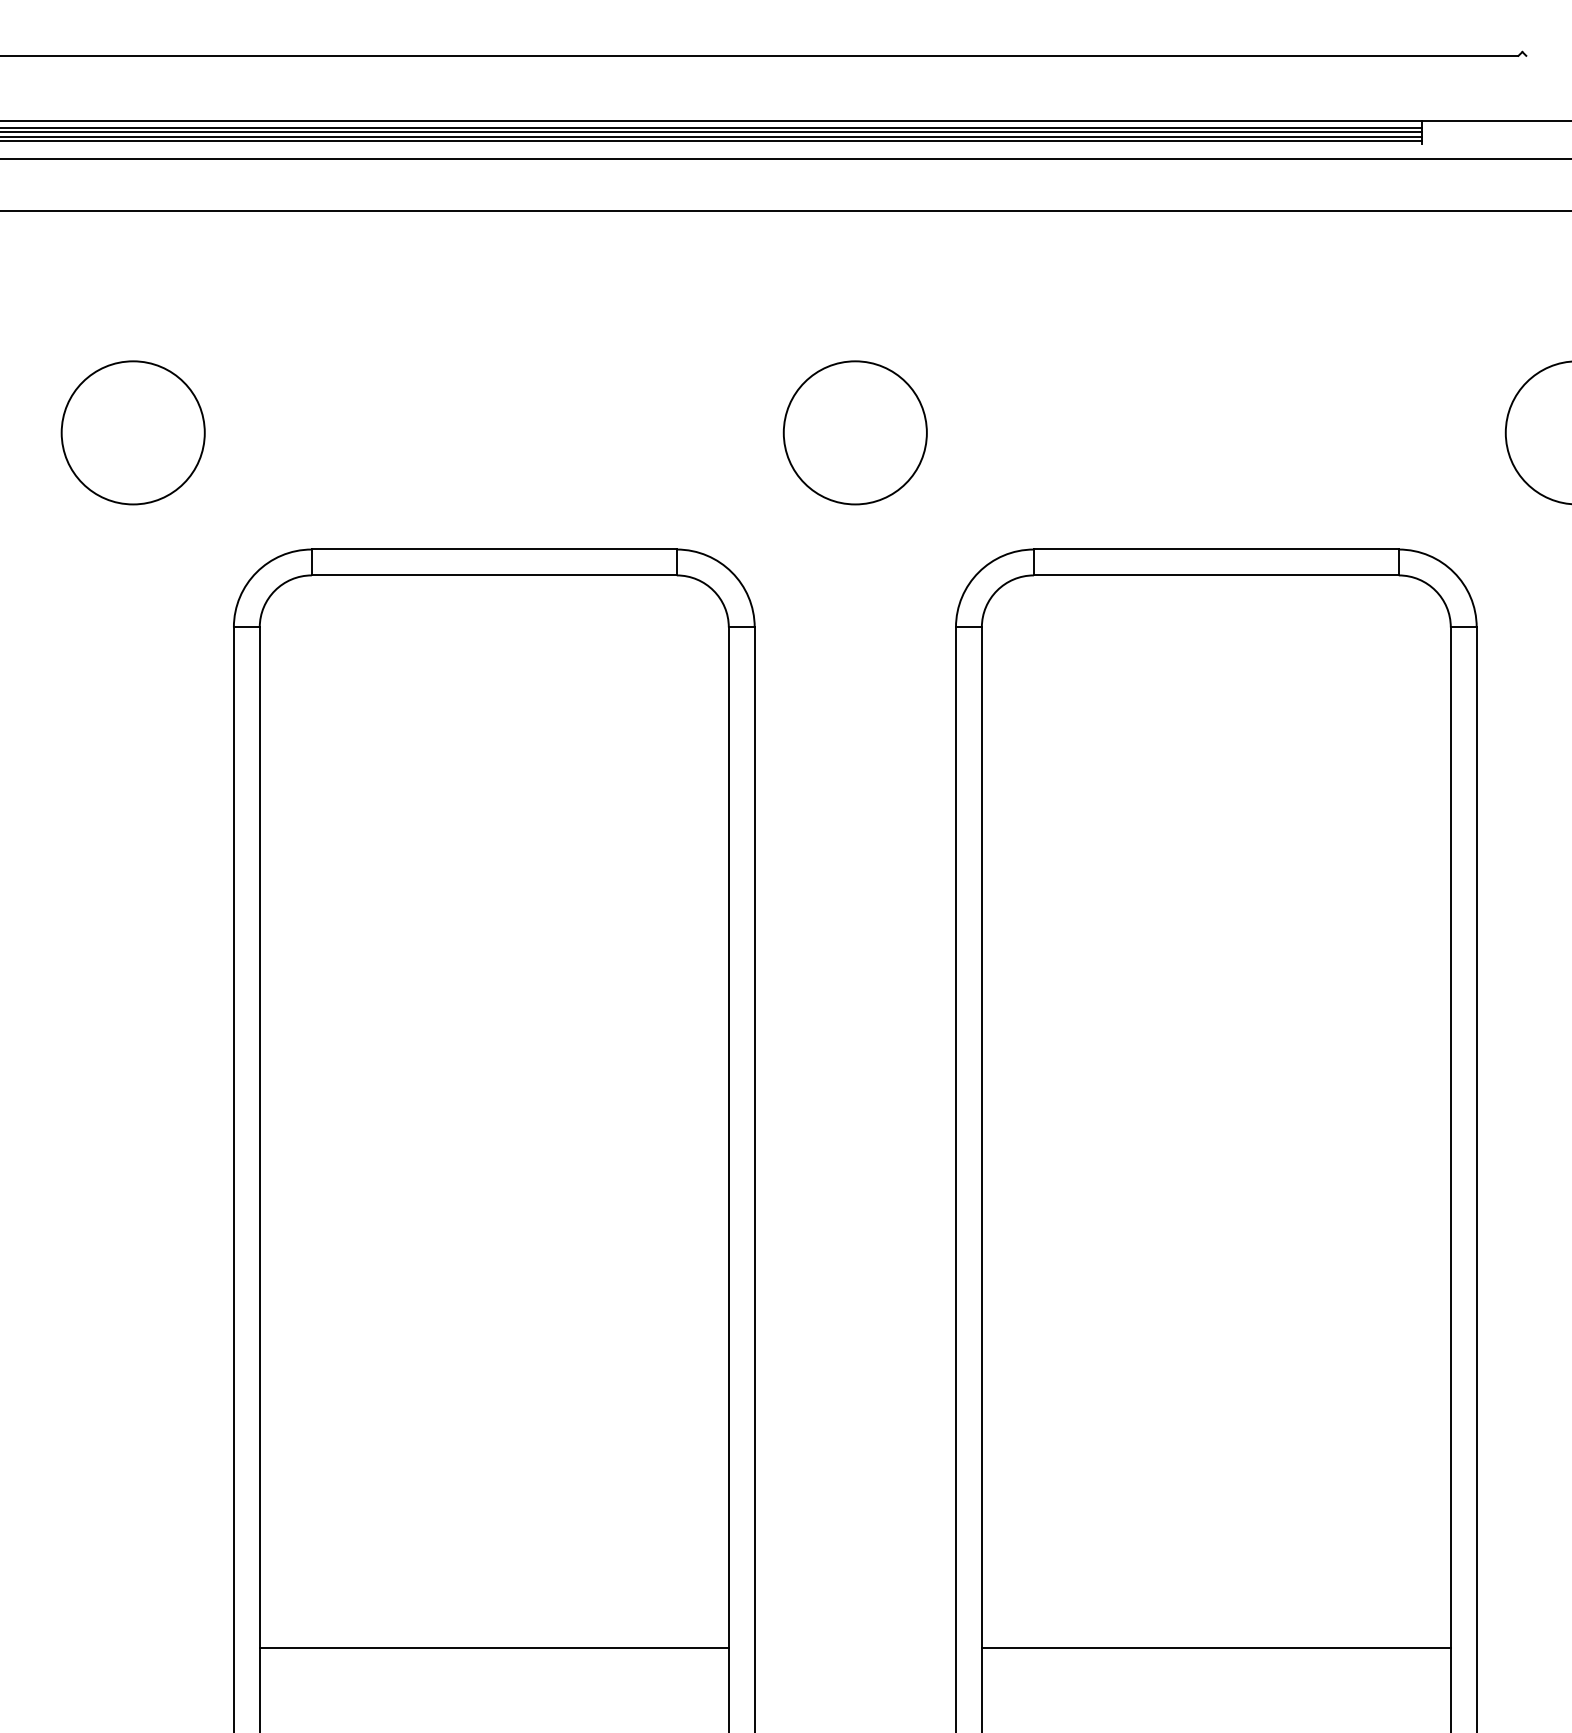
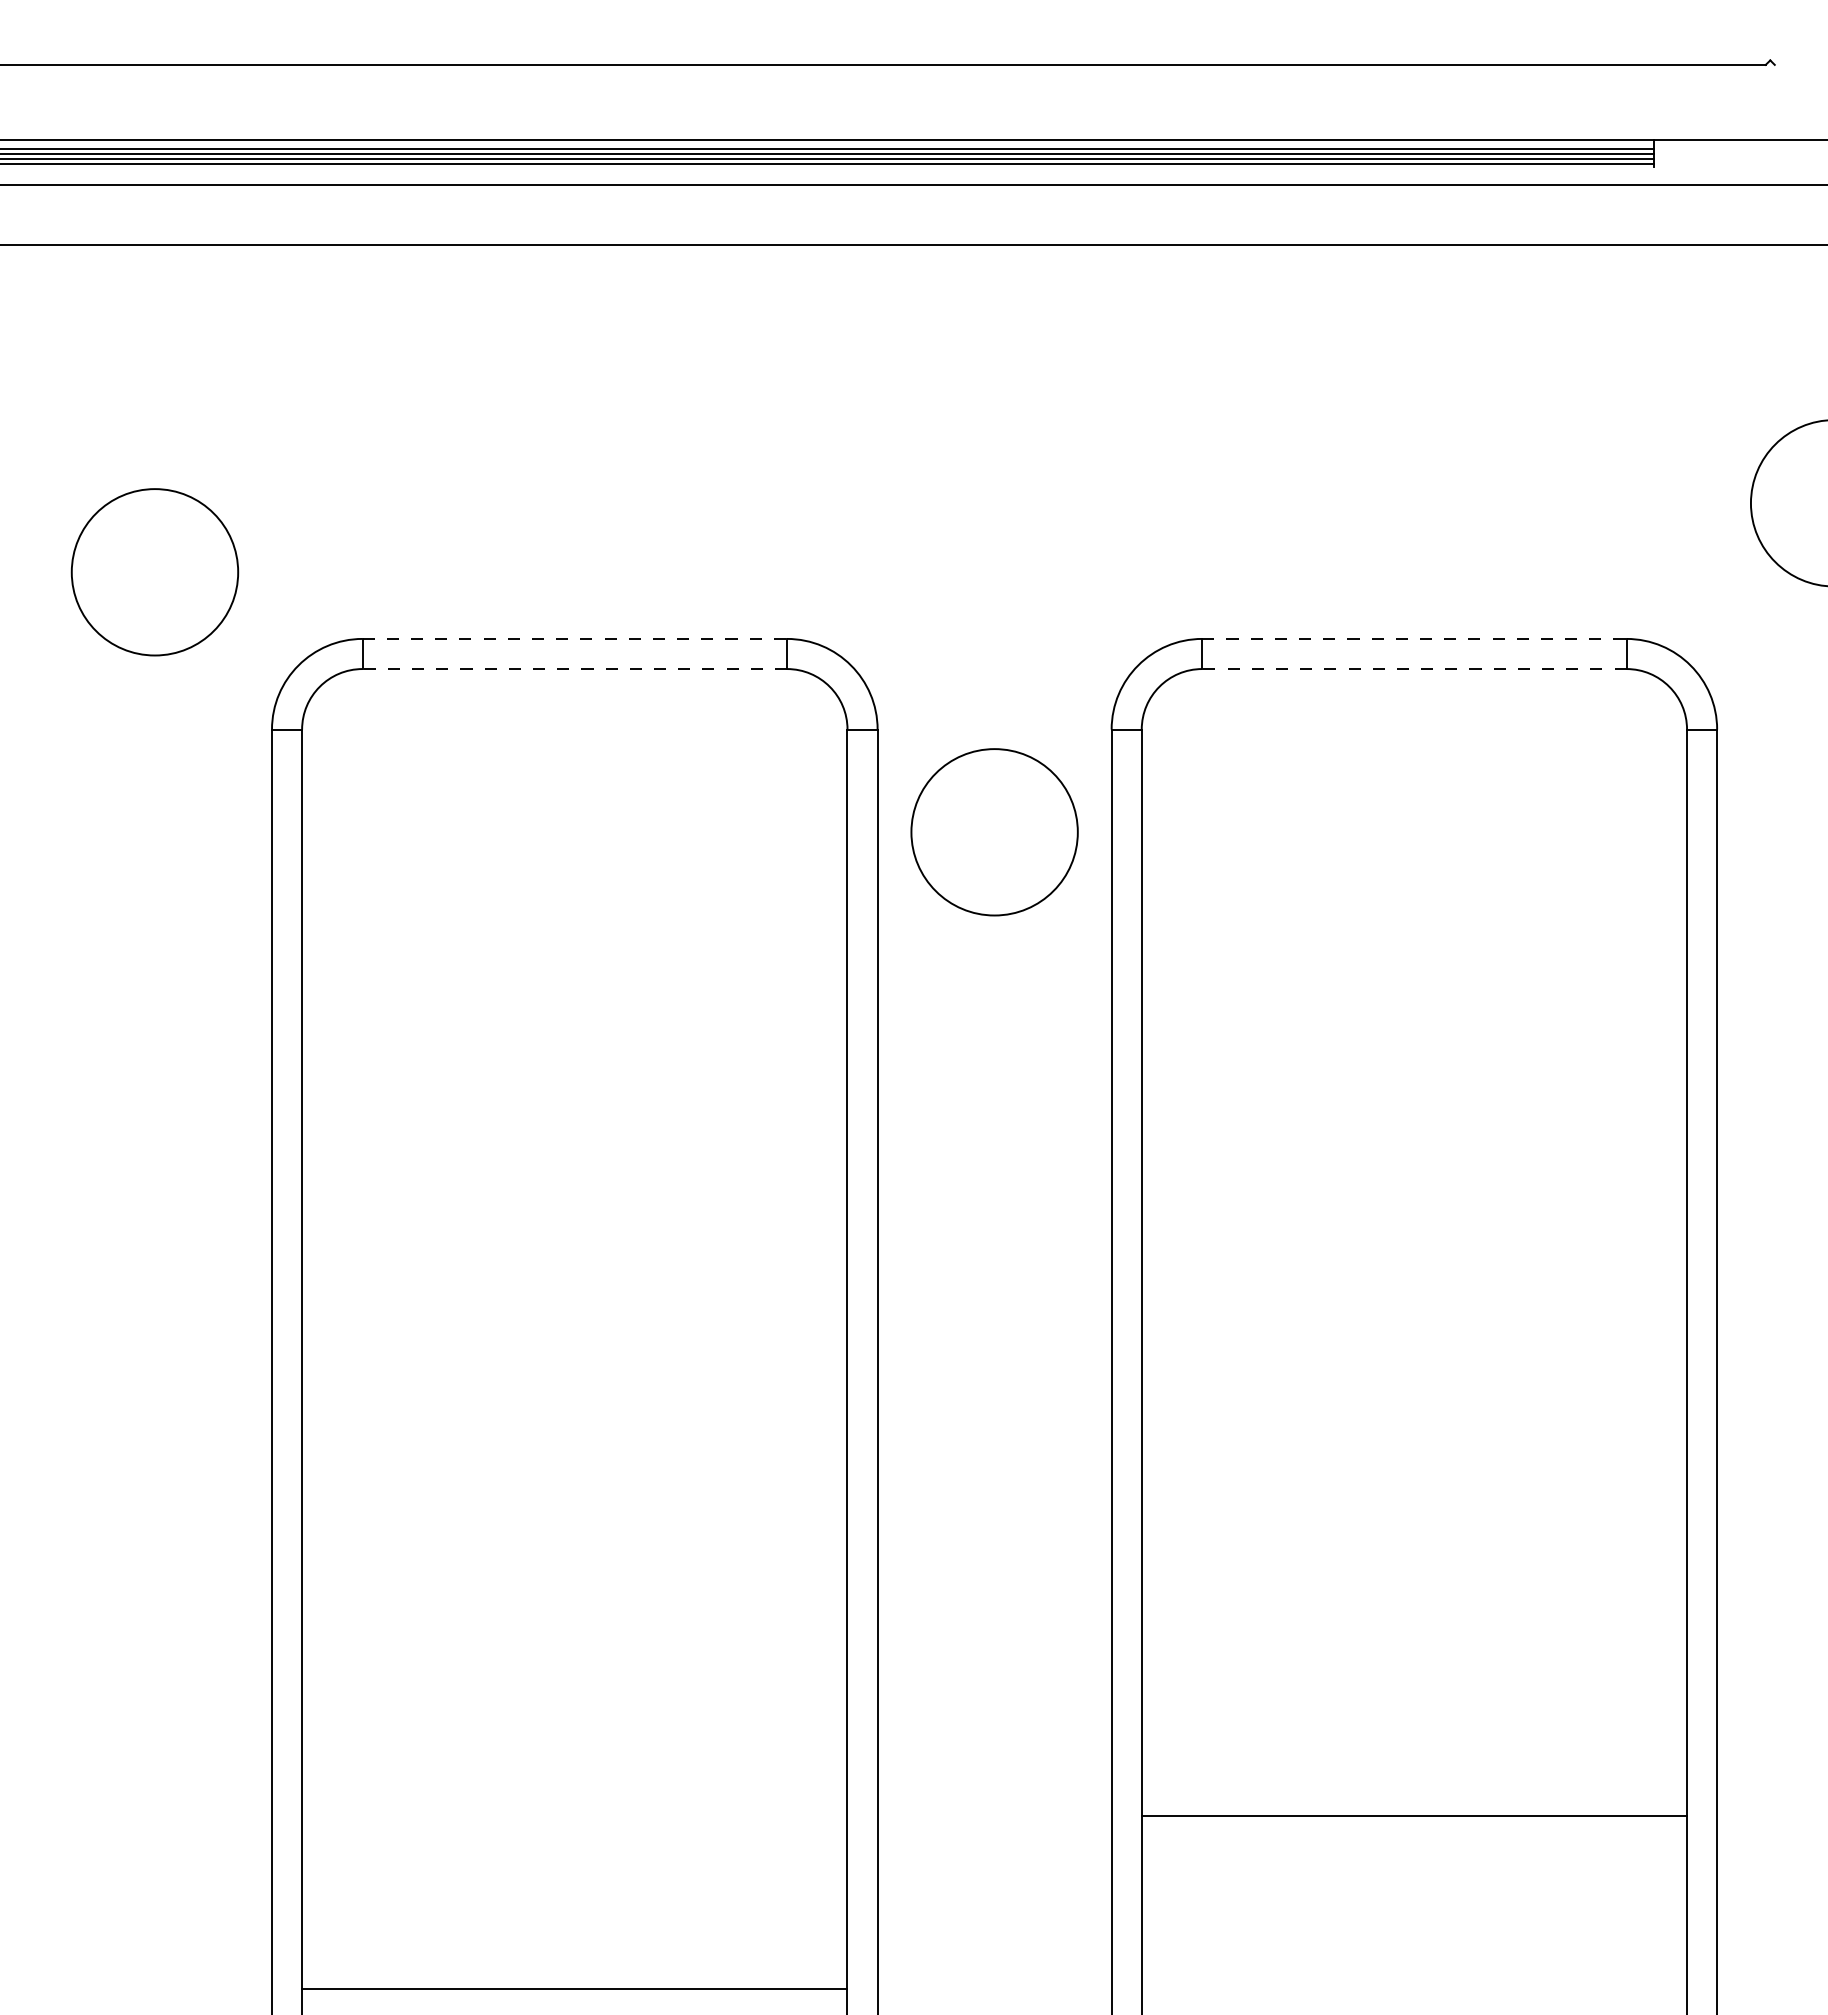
circle: (132, 433) -> (154, 572), moved
circle: (855, 433) -> (994, 832), moved
line: (494, 549) -> (575, 638), solid -> dashed
line: (1216, 549) -> (1414, 638), solid -> dashed
line: (494, 575) -> (574, 669), solid -> dashed
line: (1215, 575) -> (1413, 669), solid -> dashed
line: (494, 1648) -> (574, 1988), moved
line: (1215, 1648) -> (1413, 1815), moved

